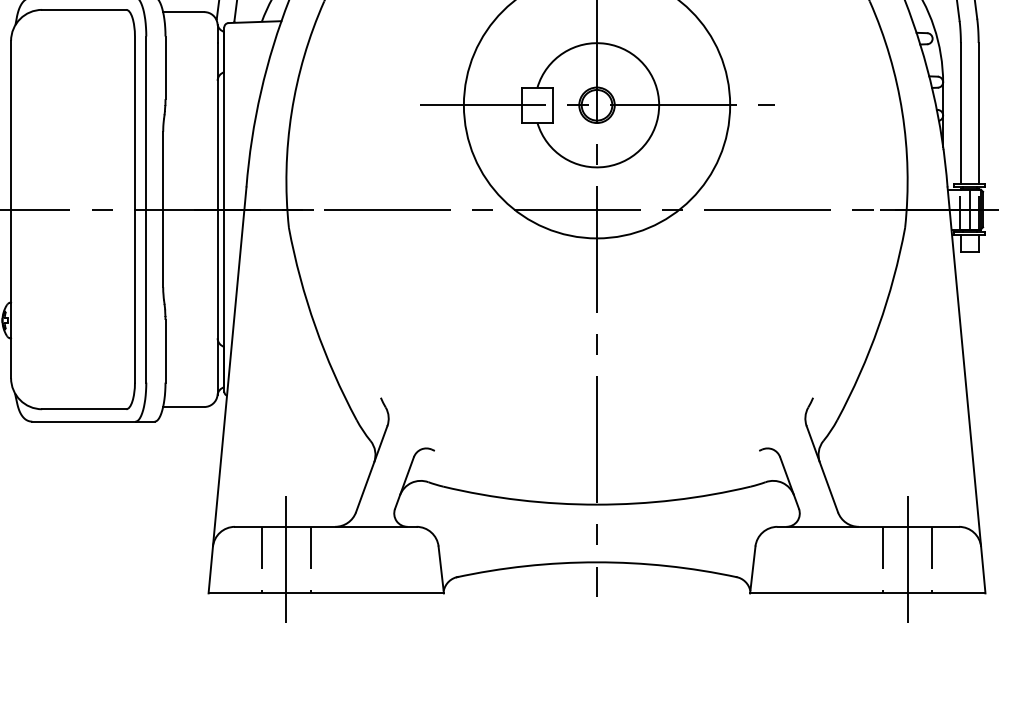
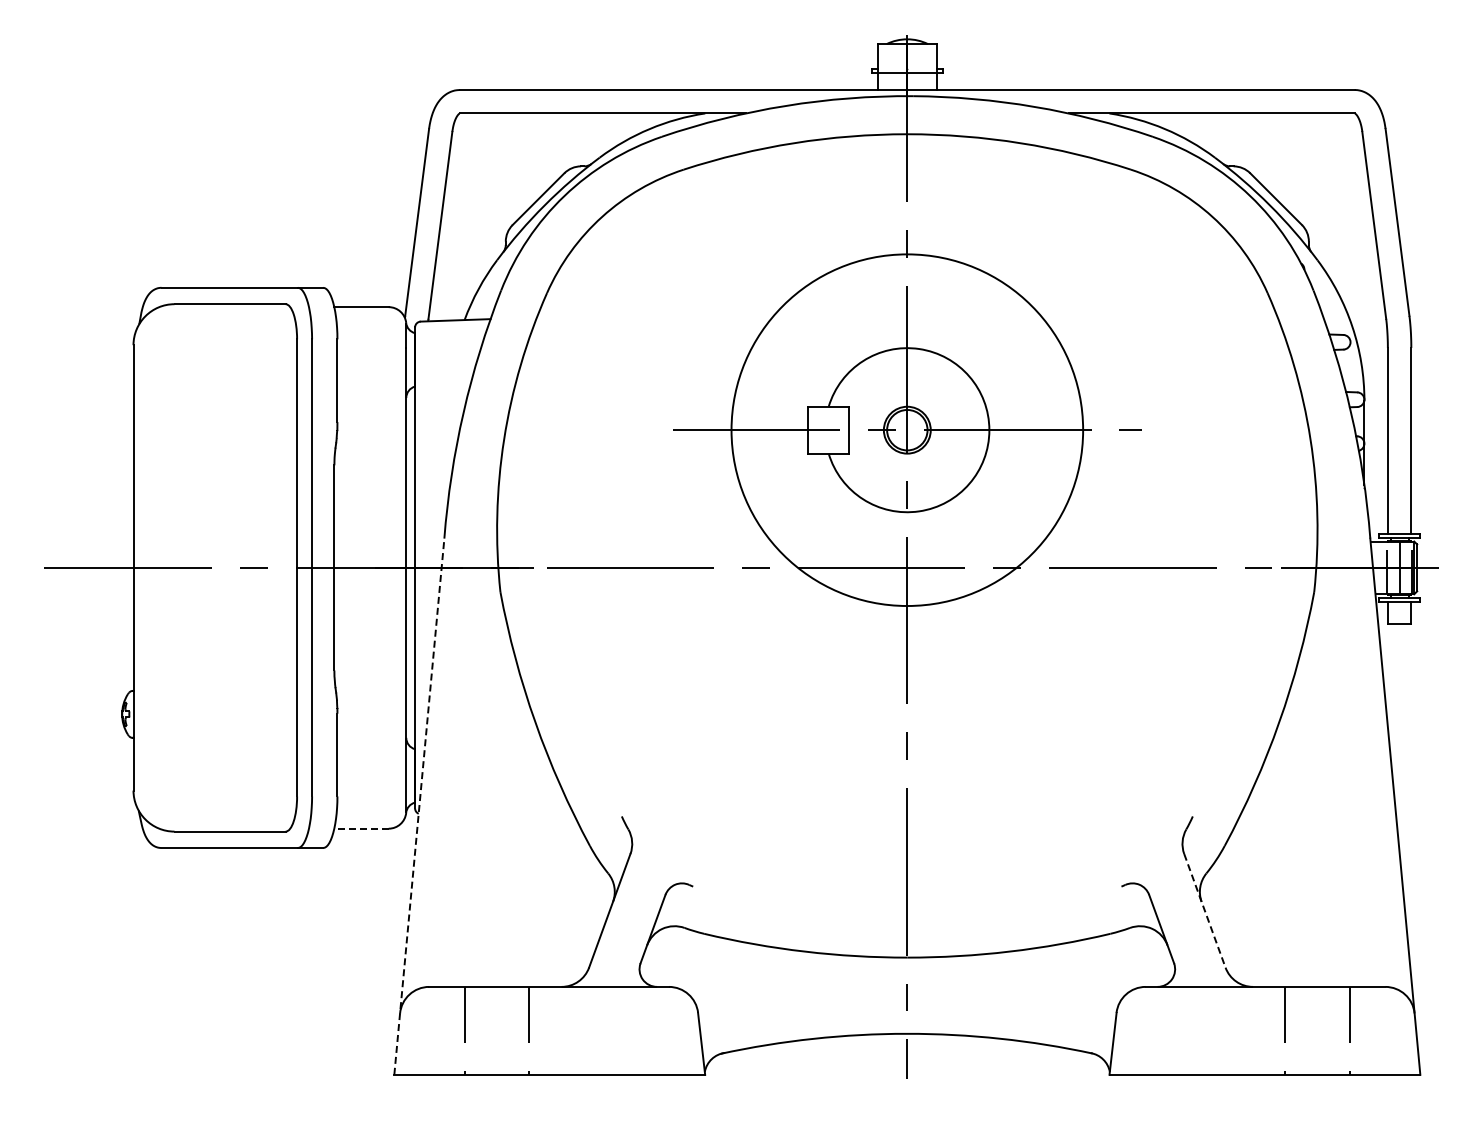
line: (227, 390) -> (419, 806), solid -> dashed
line: (183, 406) -> (361, 828), solid -> dashed
line: (822, 469) -> (1205, 911), solid -> dashed
line: (286, 559) -> (497, 1030), removed
line: (907, 559) -> (1317, 1030), removed

